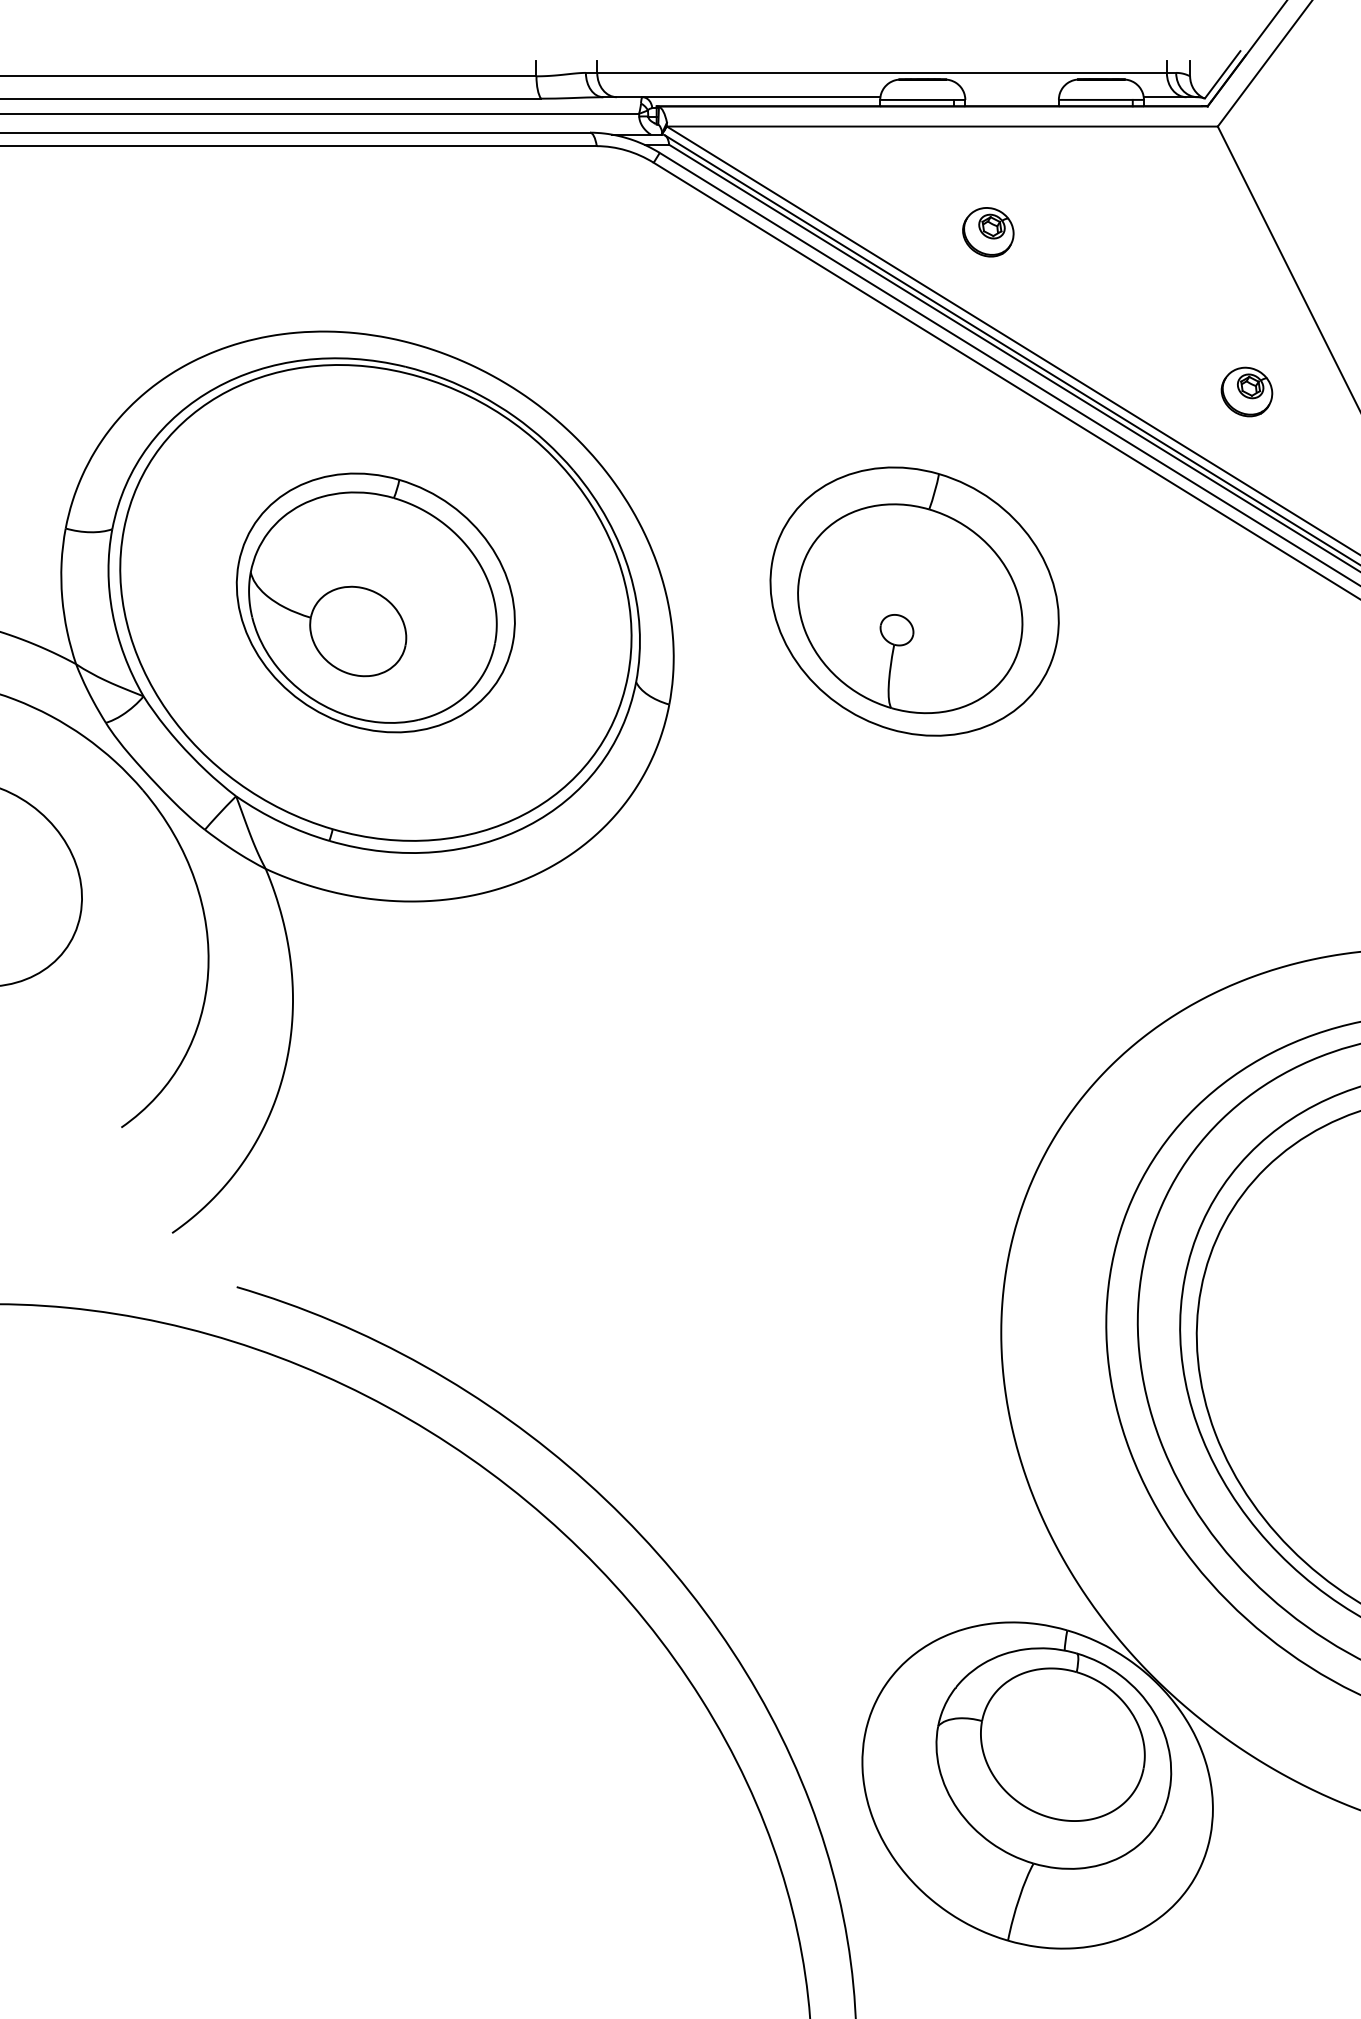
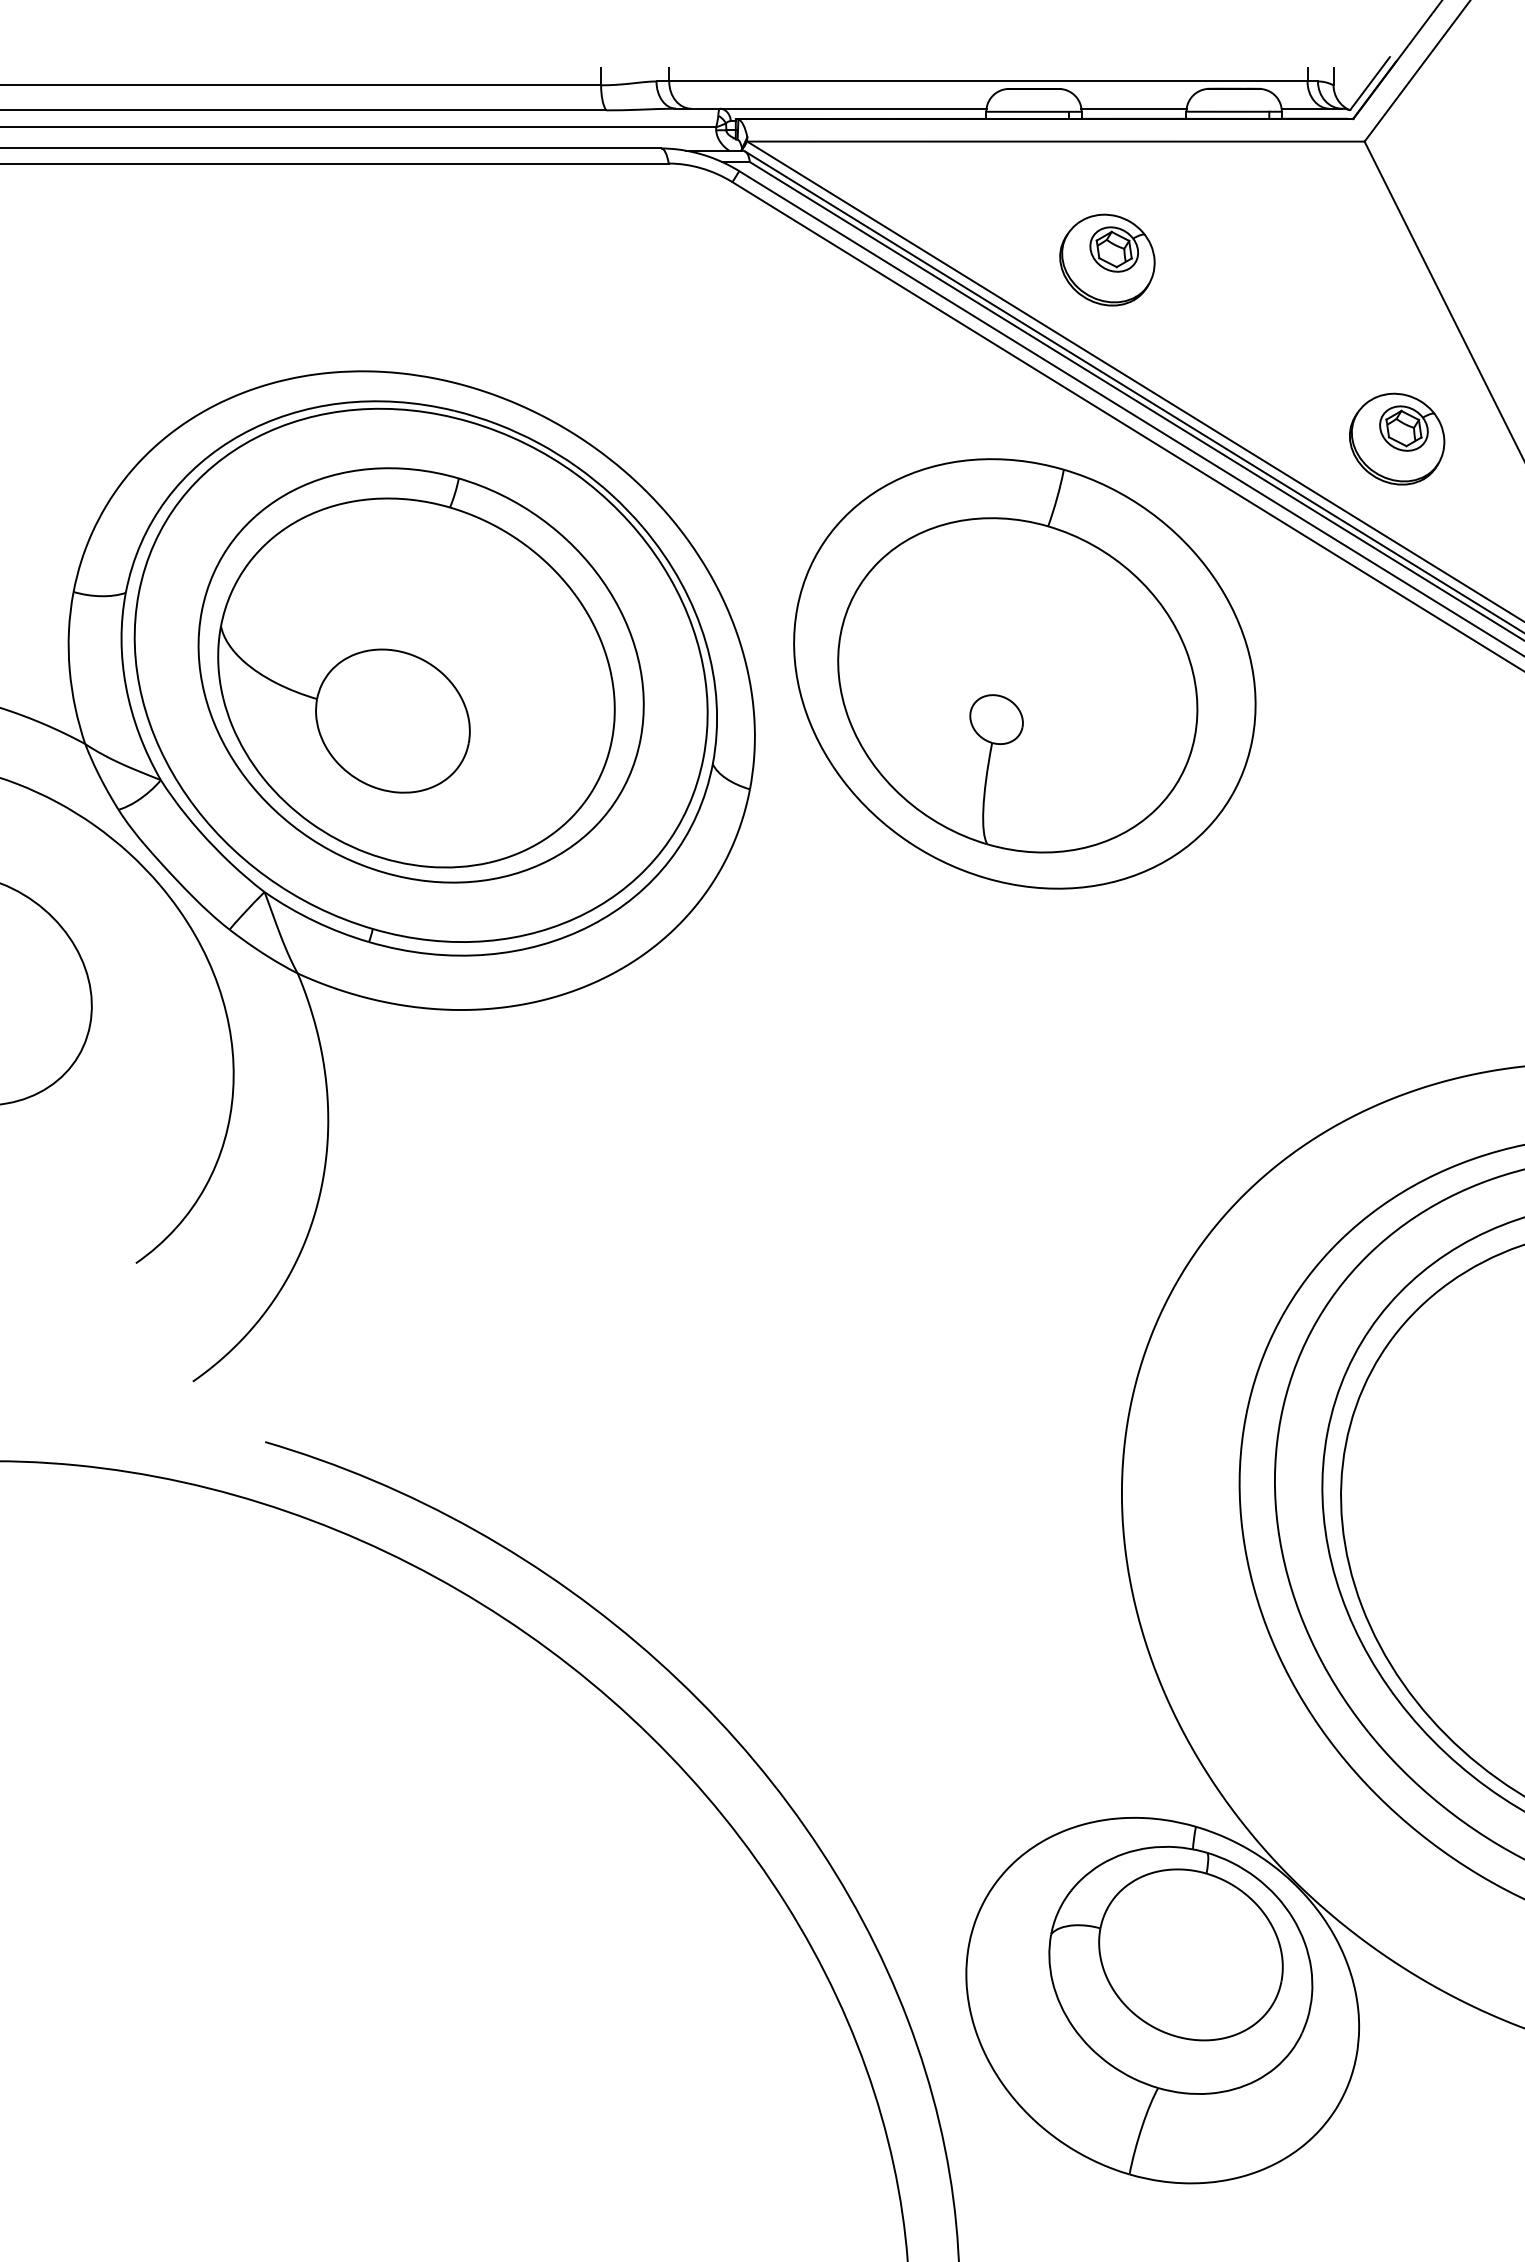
line: (1011, 97) -> (1133, 108), added
part: (988, 231) -> (1107, 259), size x1.67
part: (1247, 391) -> (1397, 438), size x1.67
part: (914, 601) -> (1024, 673), size x1.43
part: (375, 603) -> (420, 675), size x1.43

